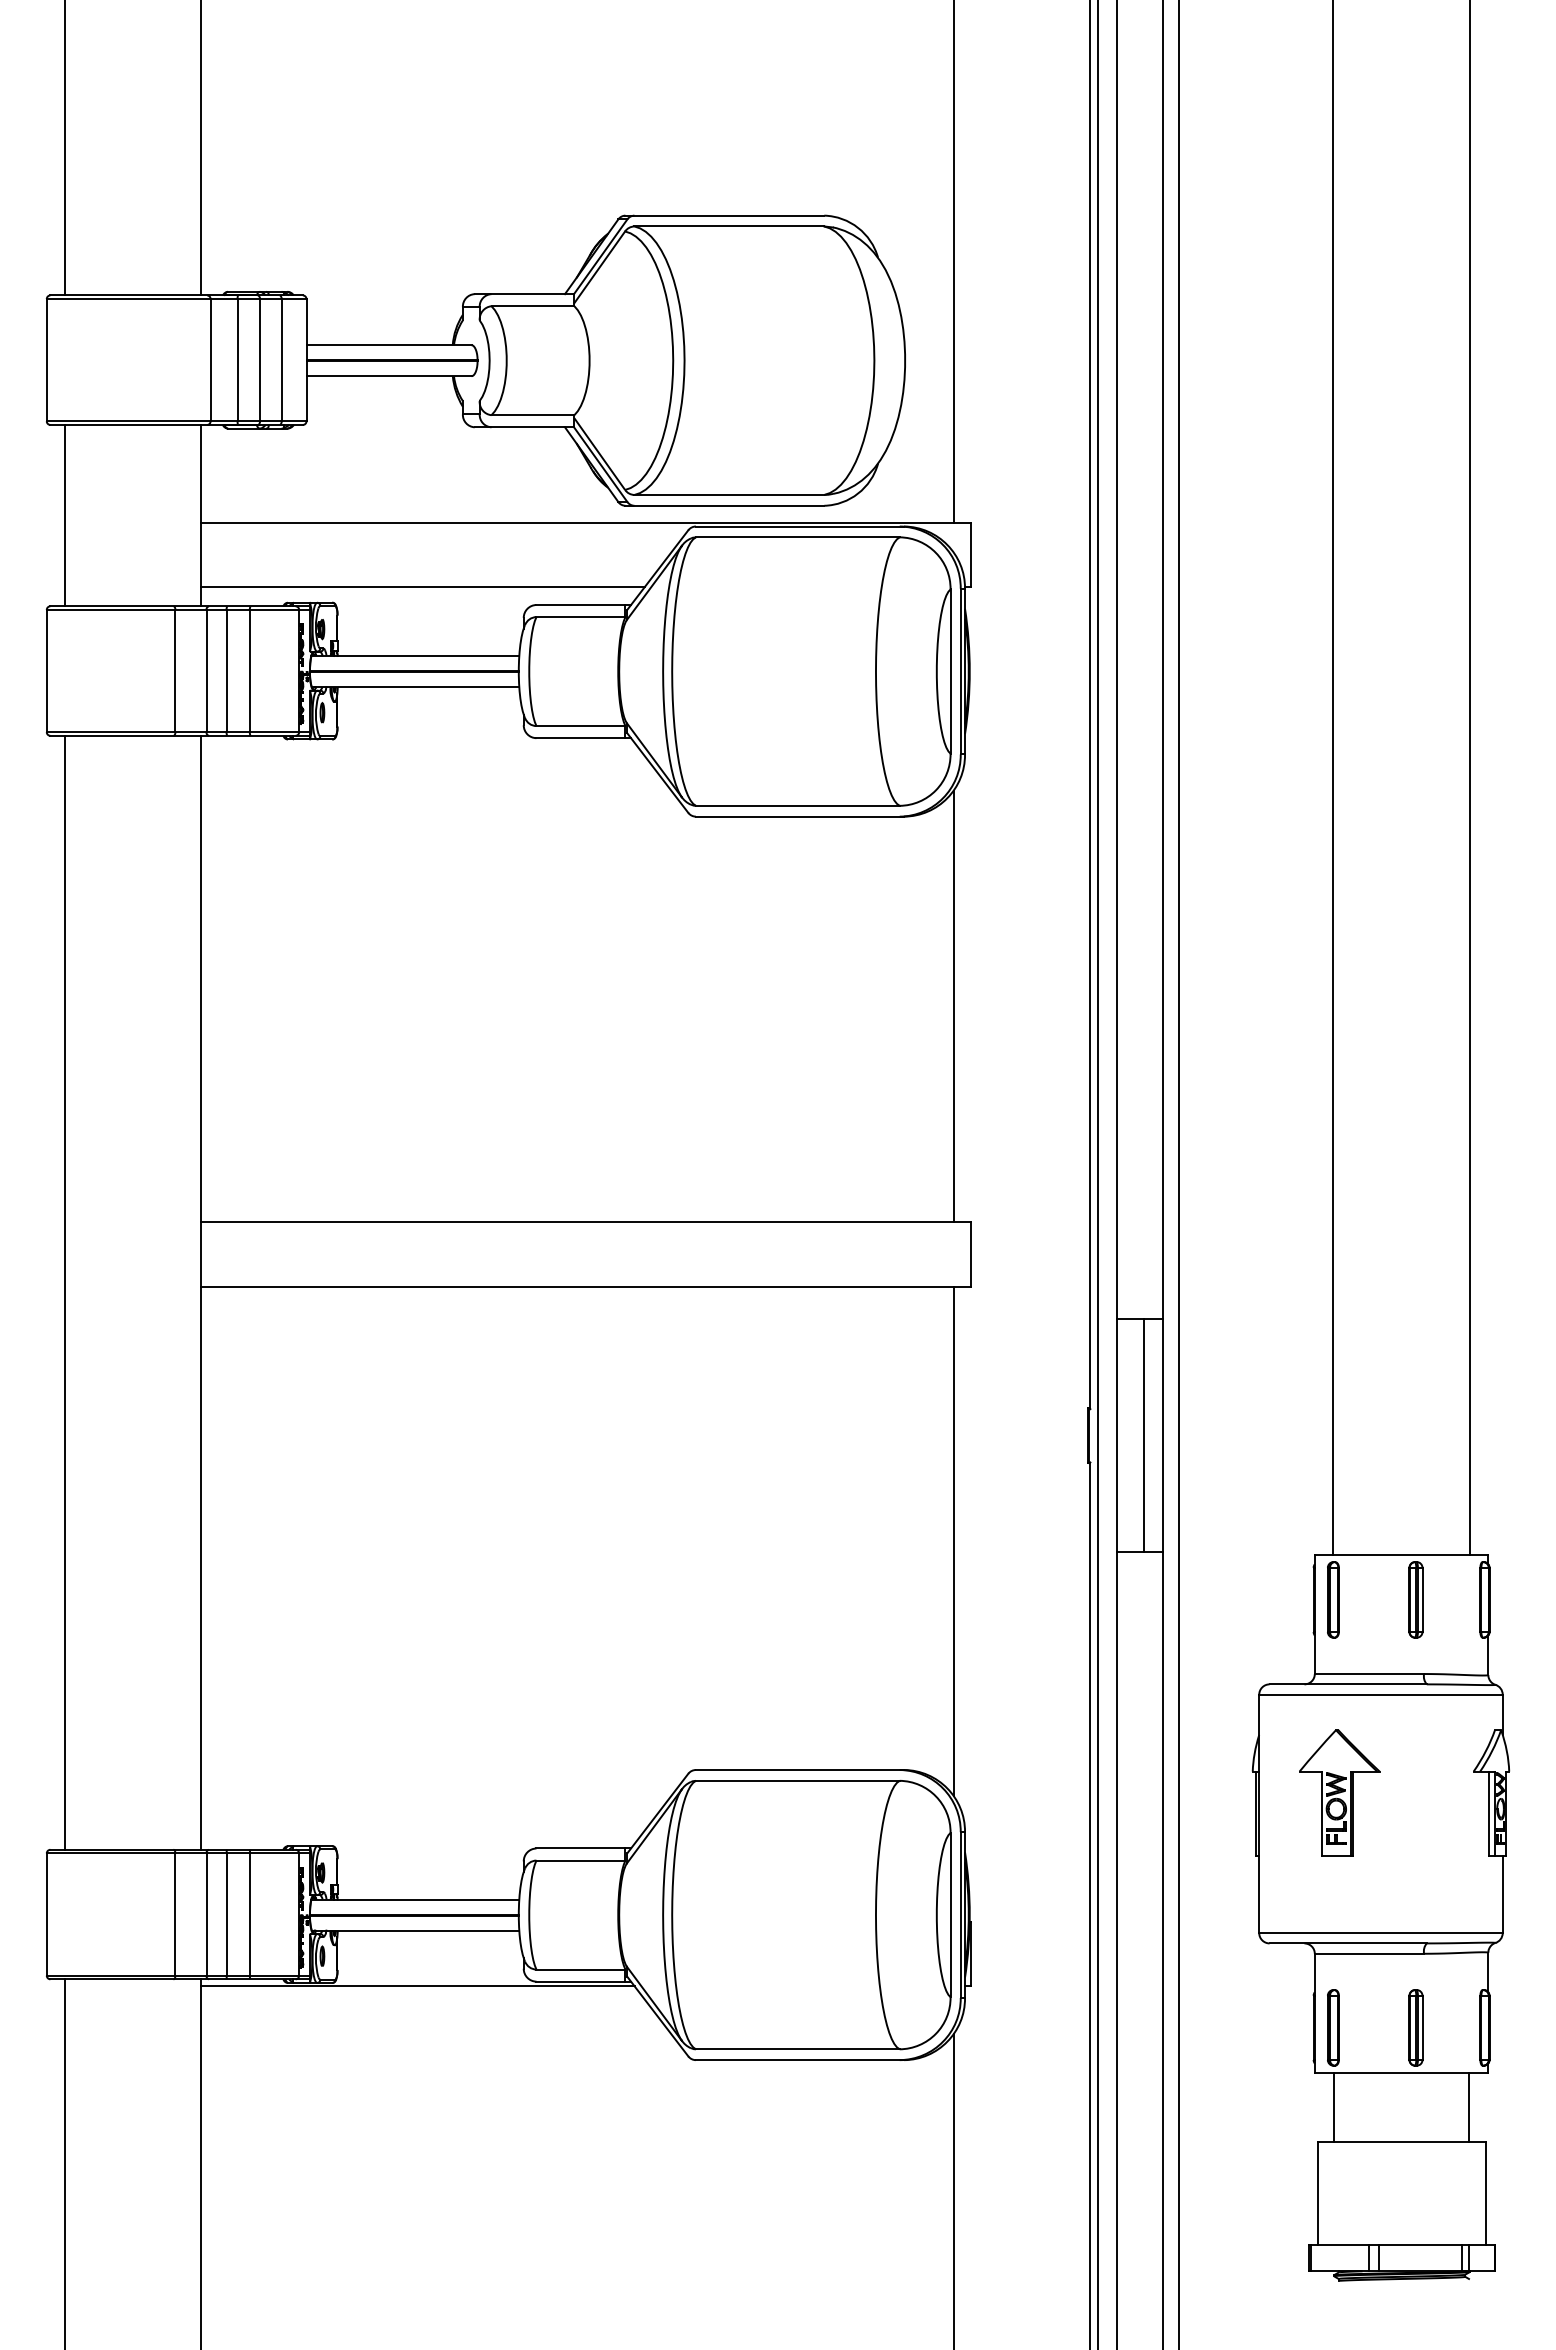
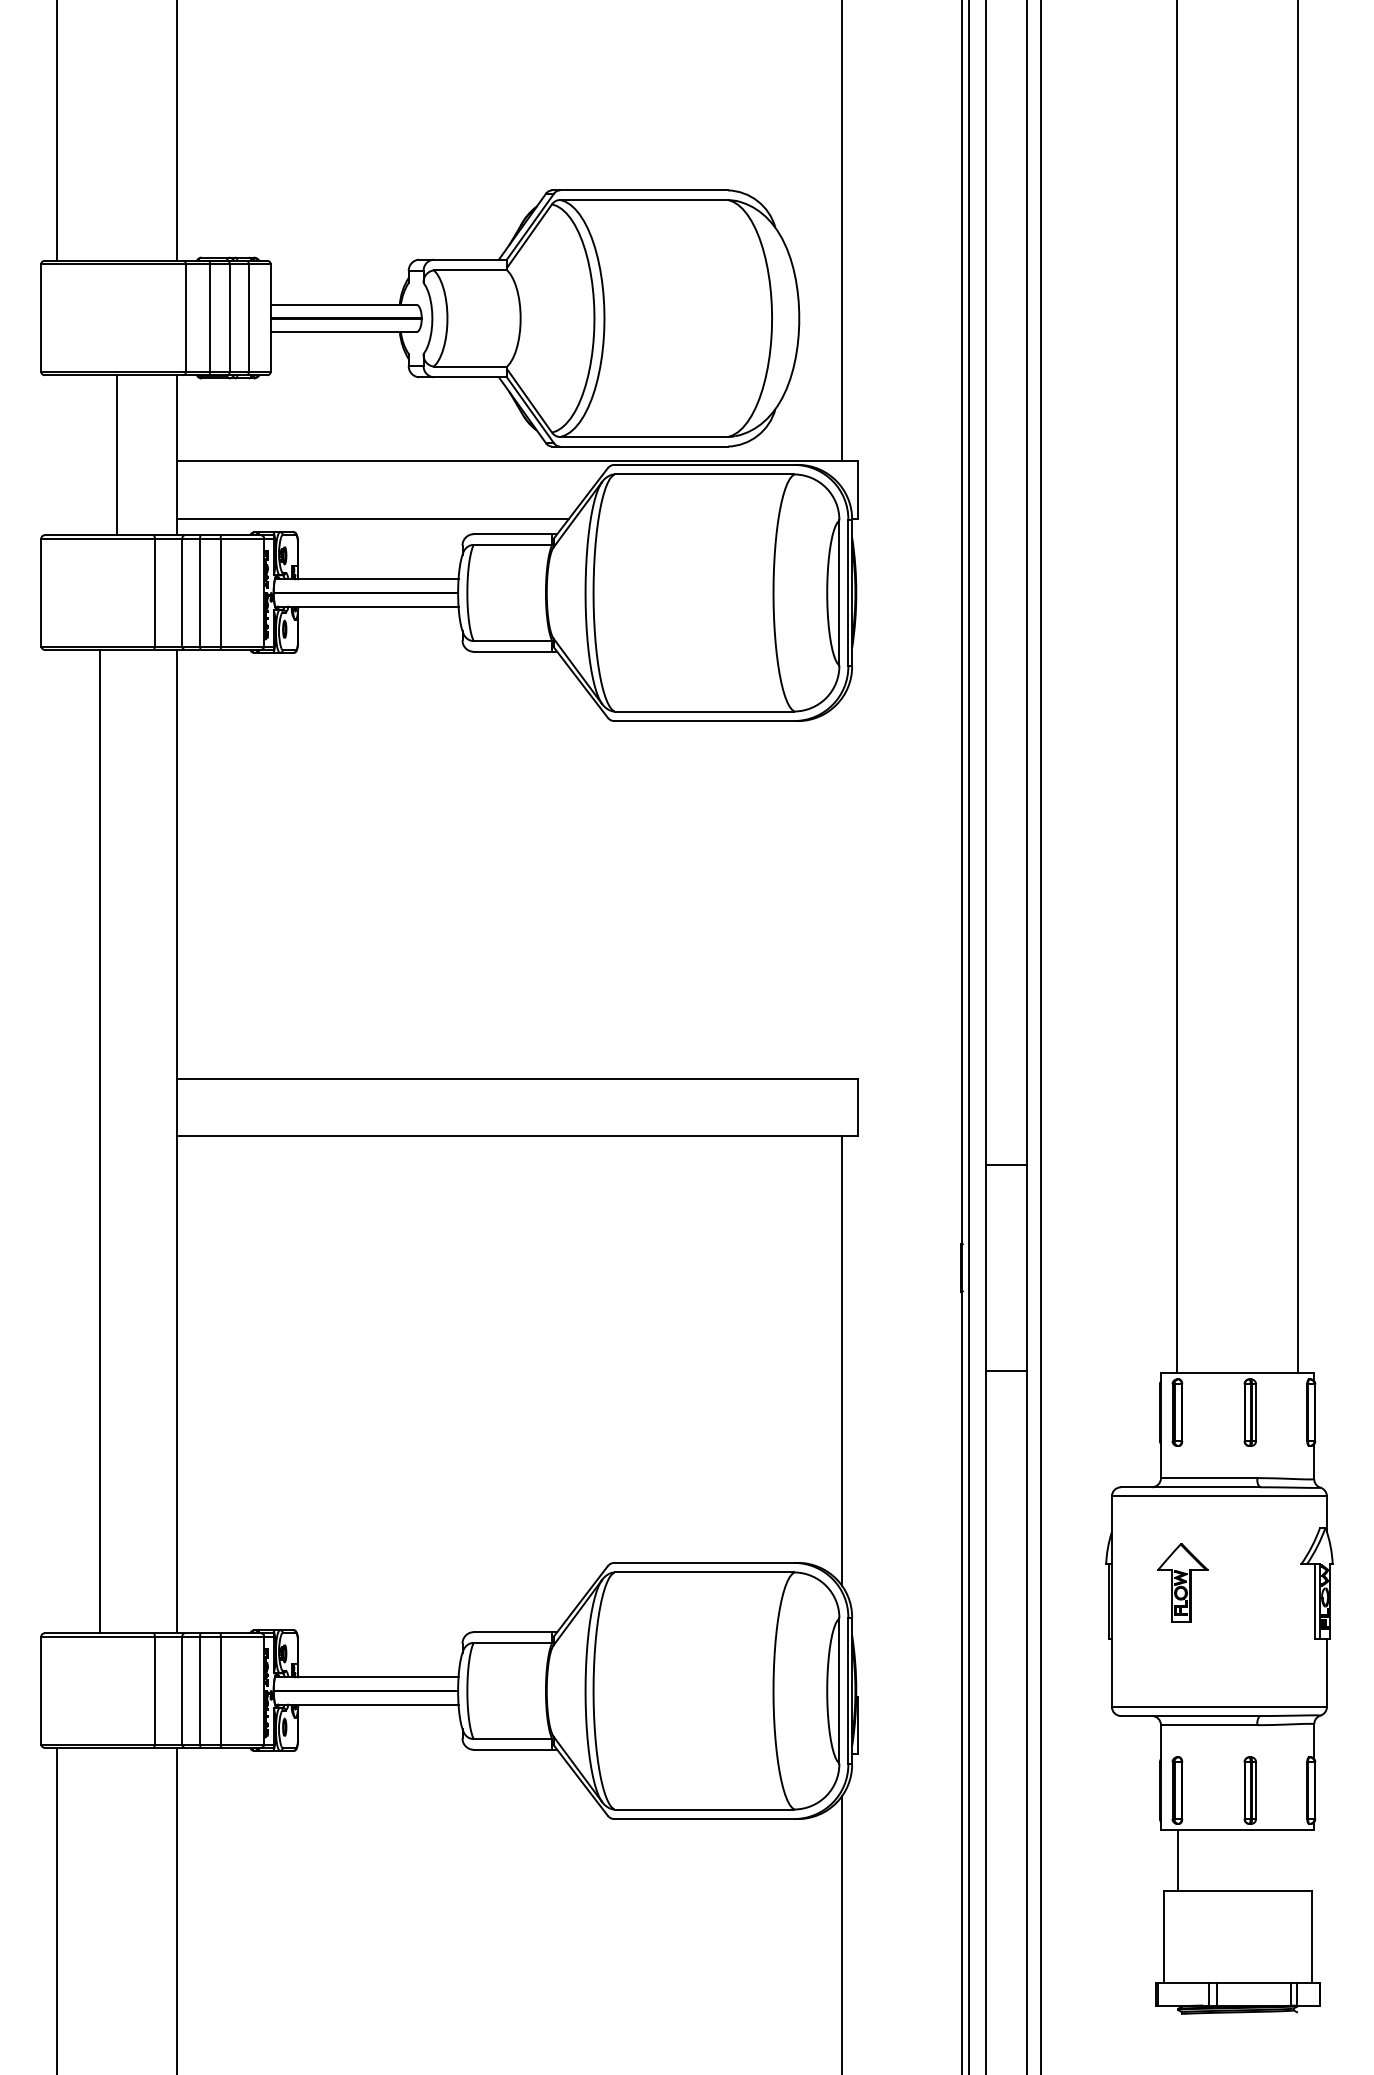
line: (64, 515) -> (117, 455), moved
line: (953, 1006) -> (841, 888), removed
line: (64, 1292) -> (99, 1141), moved
line: (1144, 1435) -> (1010, 1267), removed
part: (1339, 1792) -> (1182, 1582), size x0.7
line: (417, 1986) -> (368, 1754), removed
line: (1469, 2106) -> (1297, 1860), removed

